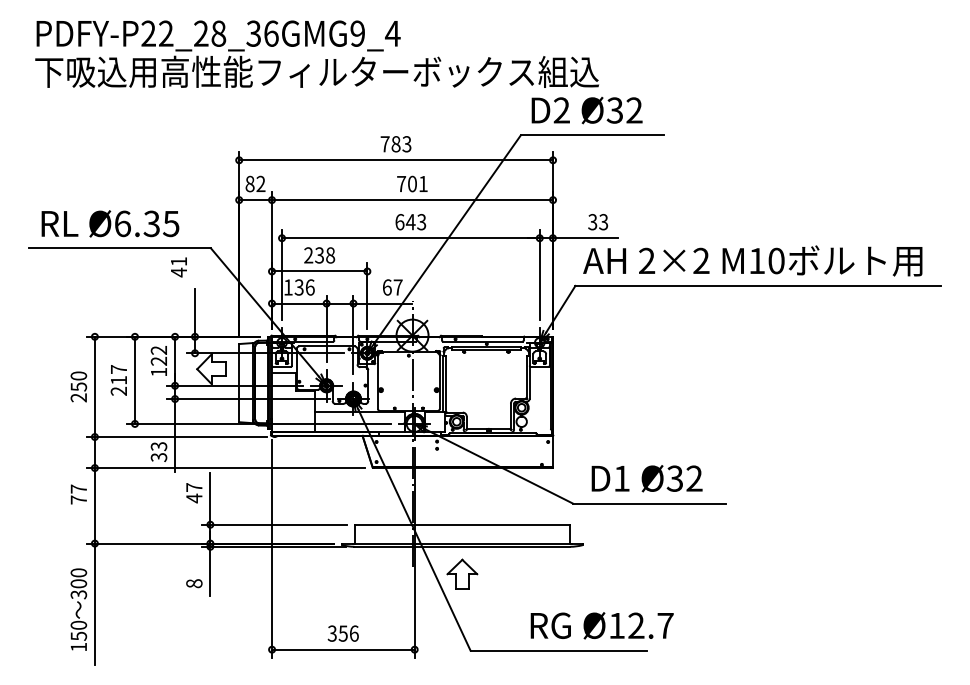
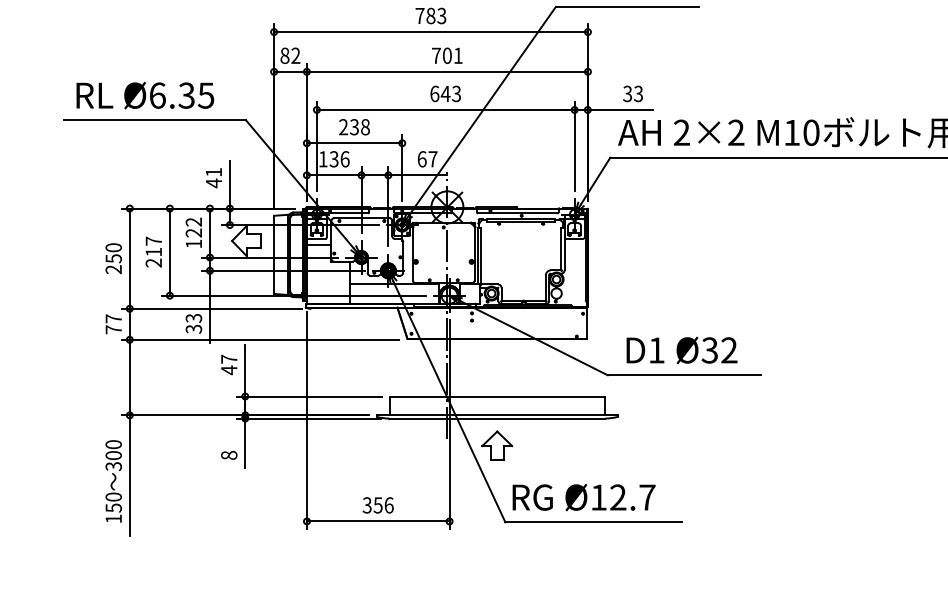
text: (178, 267) -> (213, 178), moved
text: (78, 494) -> (113, 324), moved
text: (601, 625) -> (583, 497), moved

